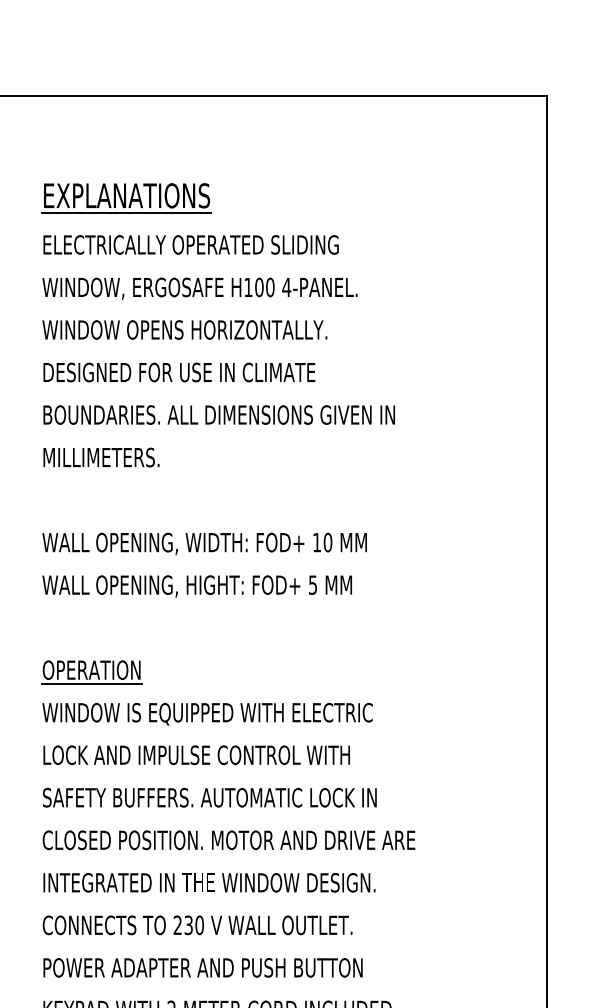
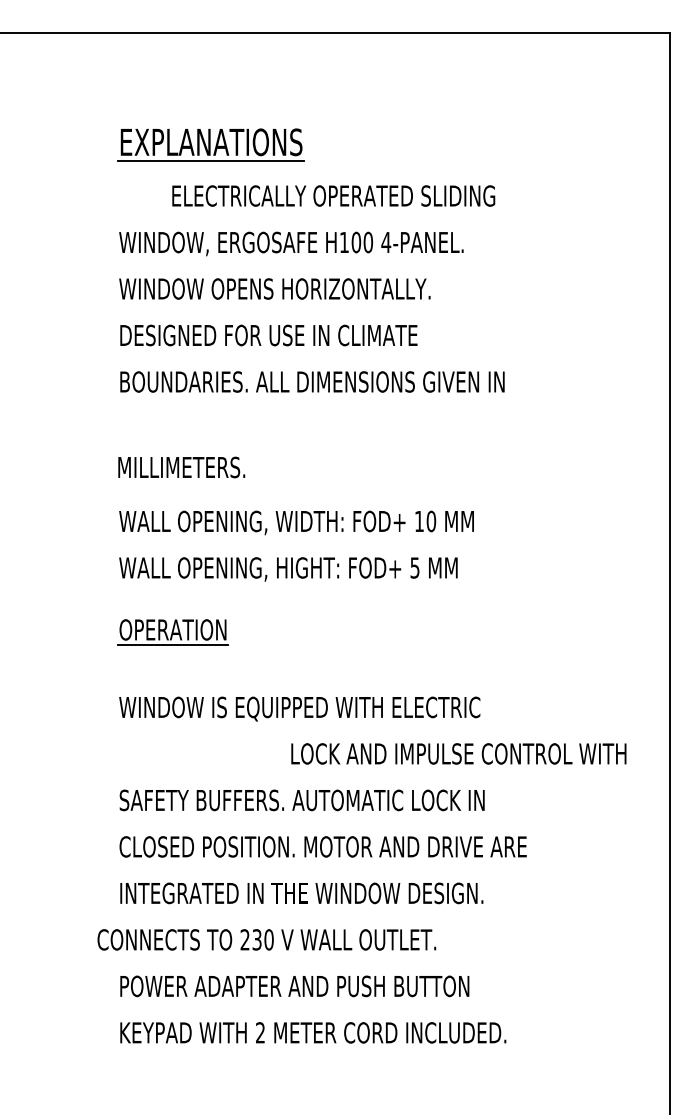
text: (190, 244) -> (333, 195), moved
text: (101, 457) -> (181, 467), moved
part: (91, 672) -> (172, 632), moved
text: (196, 754) -> (458, 753), moved
text: (197, 924) -> (266, 939), moved

